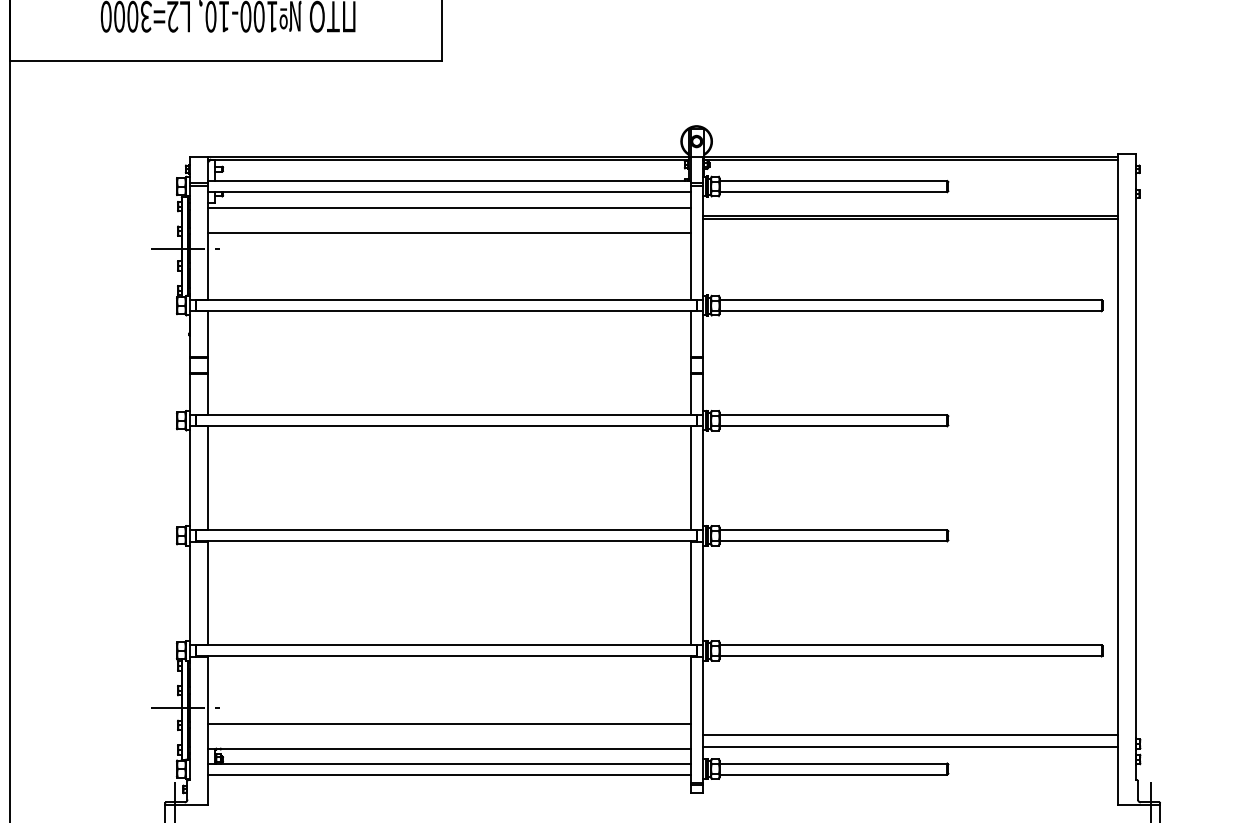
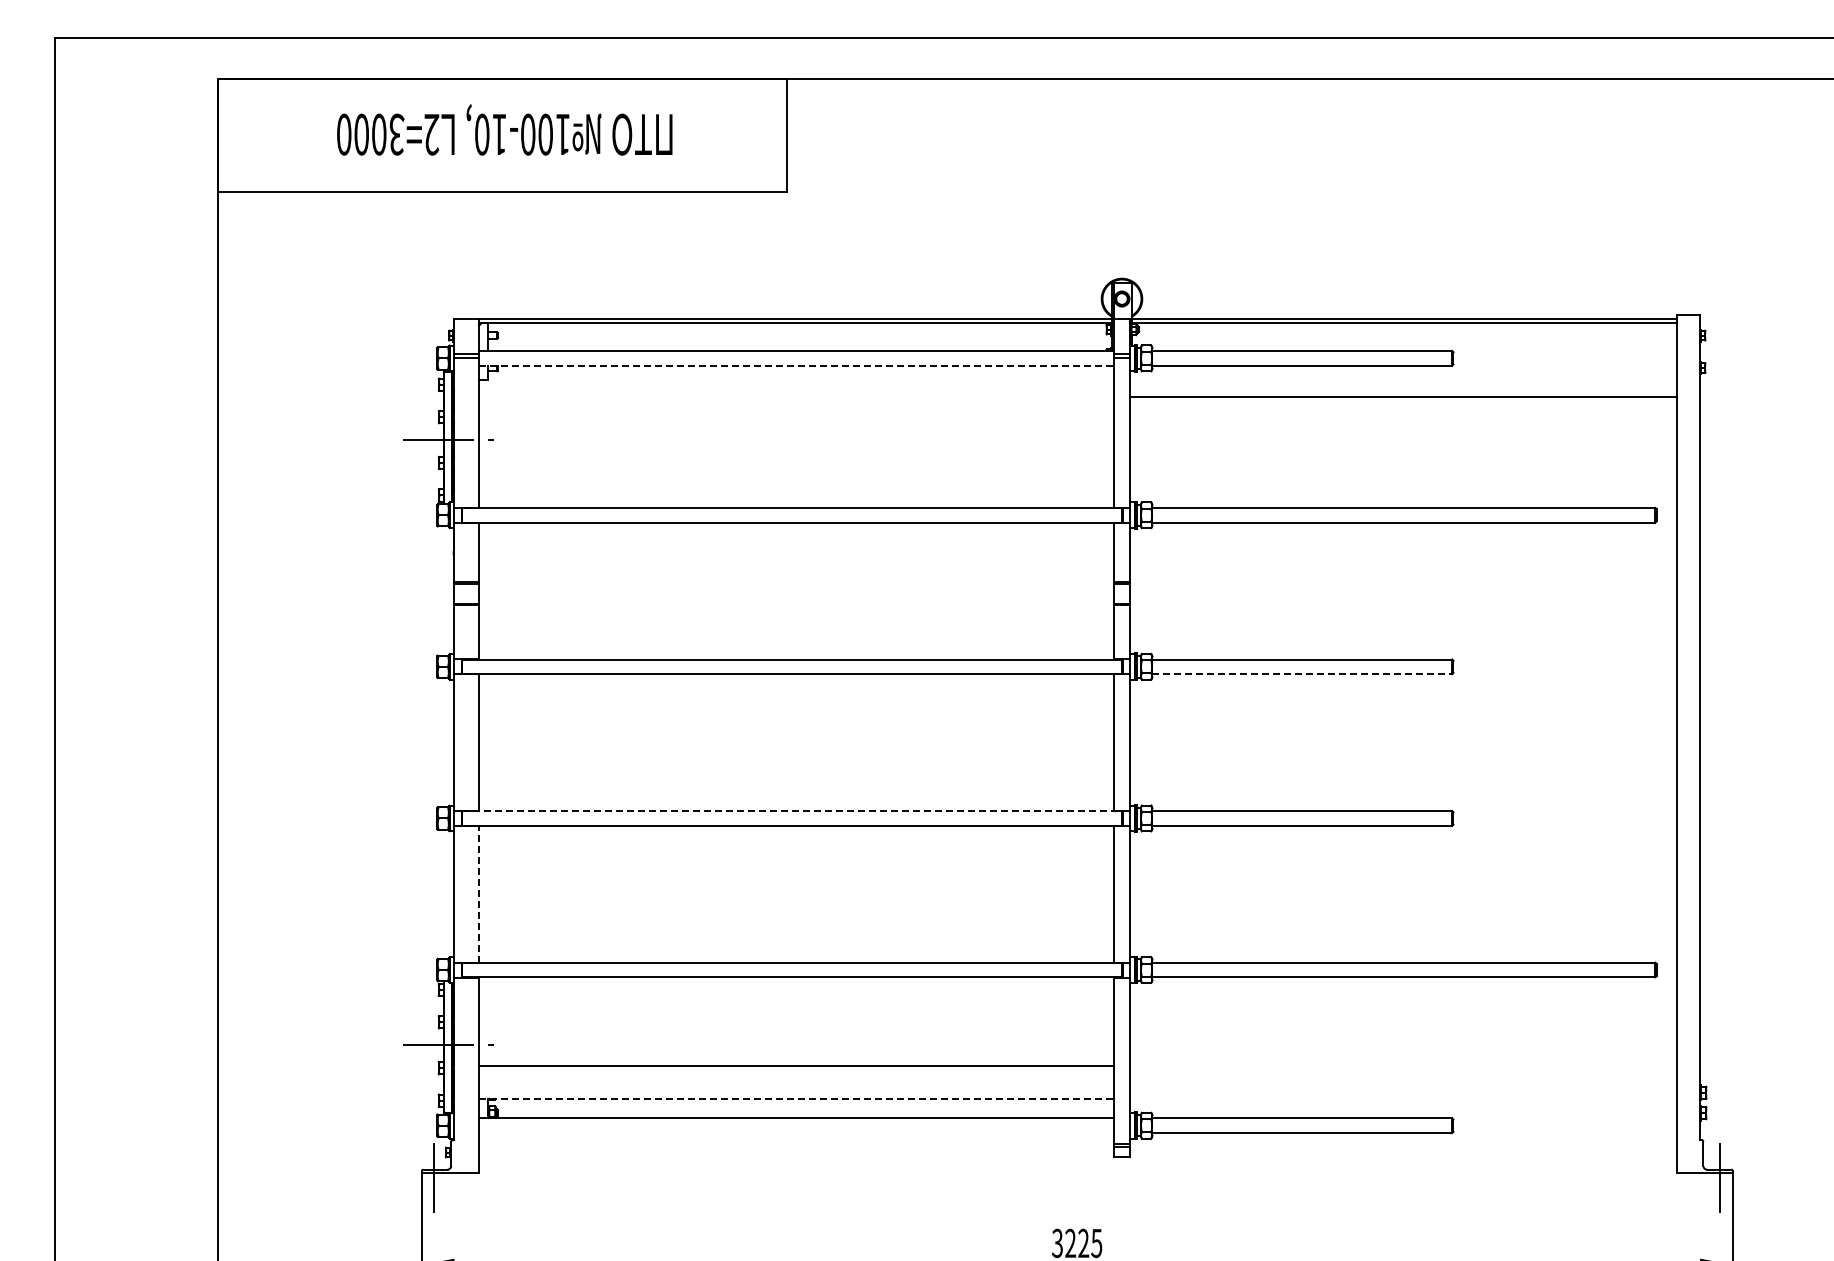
line: (449, 191) -> (796, 365), solid -> dashed
line: (448, 207) -> (795, 386), removed
line: (910, 218) -> (1403, 400), removed
line: (448, 232) -> (795, 418), removed
line: (833, 426) -> (1302, 674), solid -> dashed
line: (446, 530) -> (792, 811), solid -> dashed
line: (208, 592) -> (478, 893), solid -> dashed
line: (910, 734) -> (1403, 1080), removed
line: (910, 747) -> (1403, 1097), removed
line: (449, 748) -> (796, 1098), solid -> dashed
line: (448, 774) -> (795, 1133), removed

